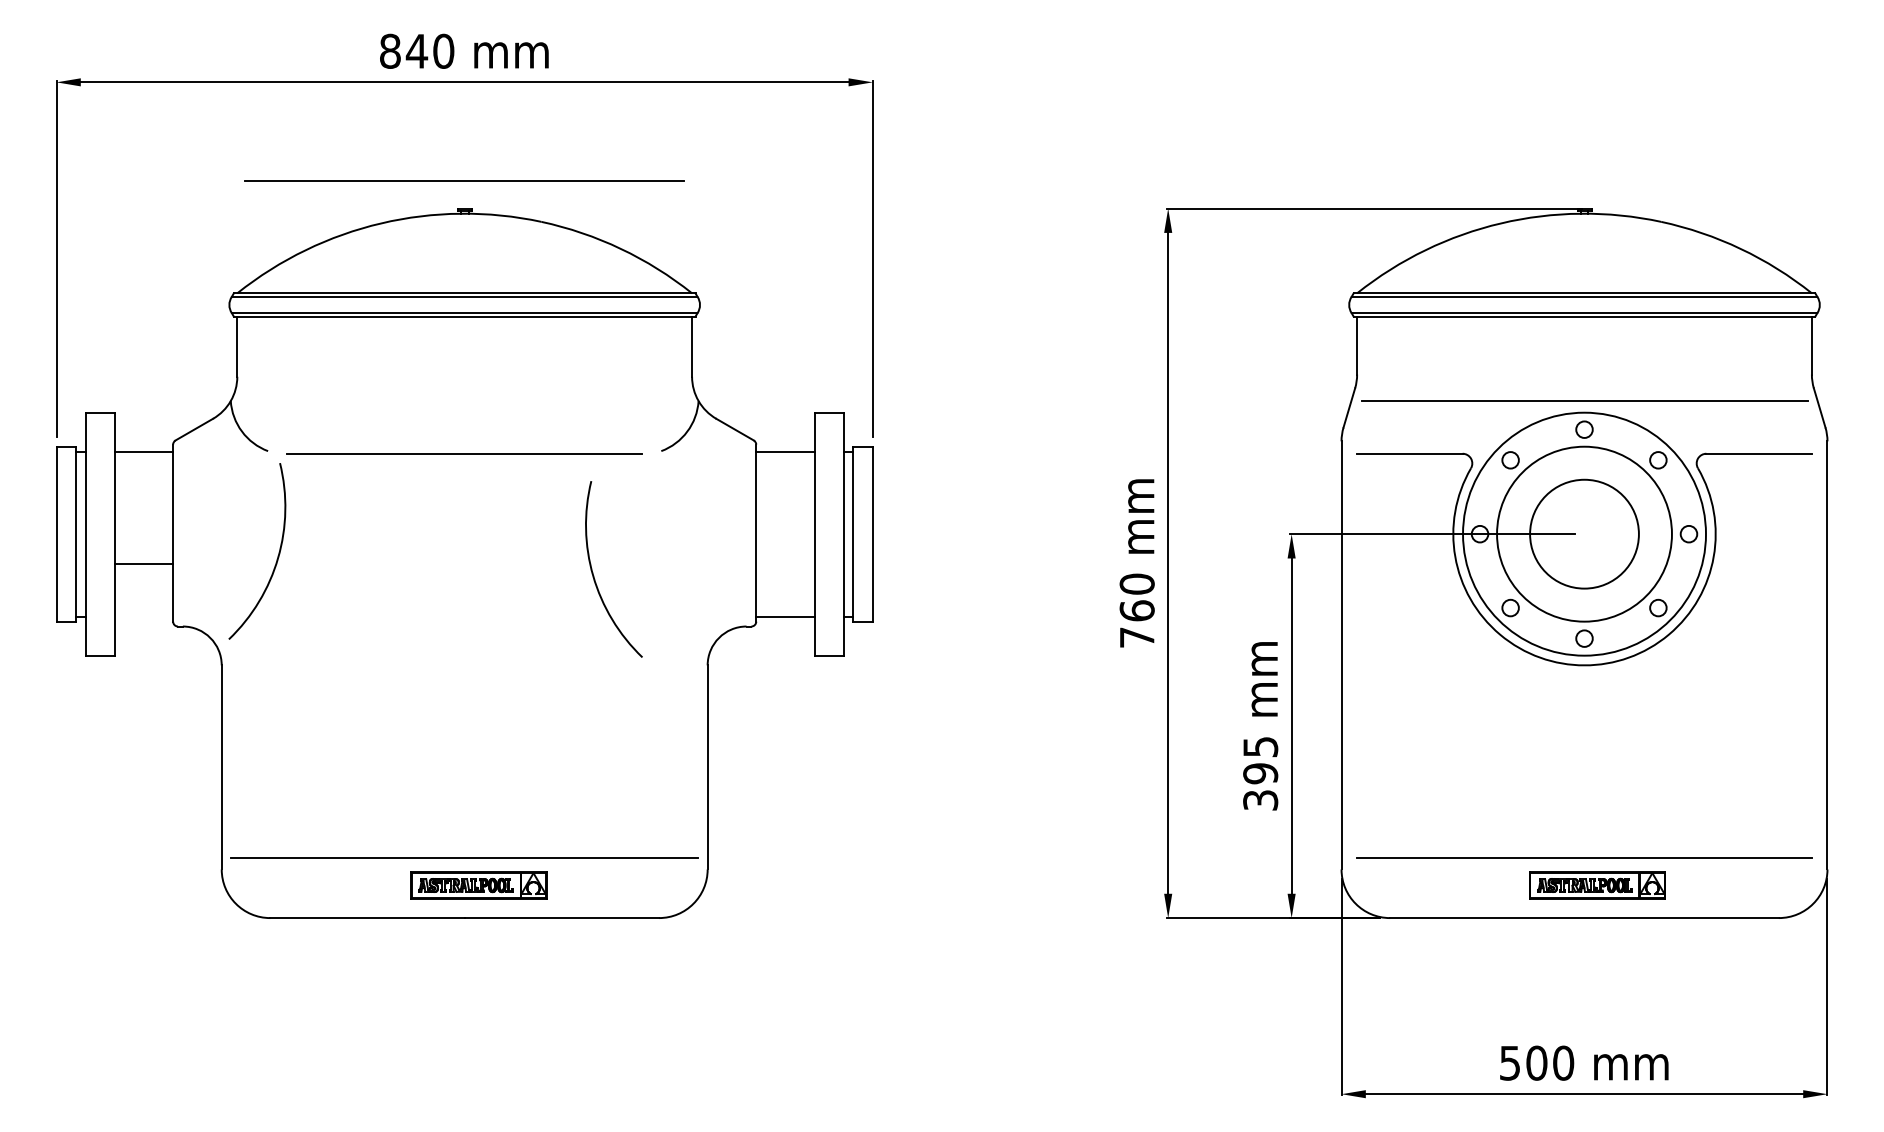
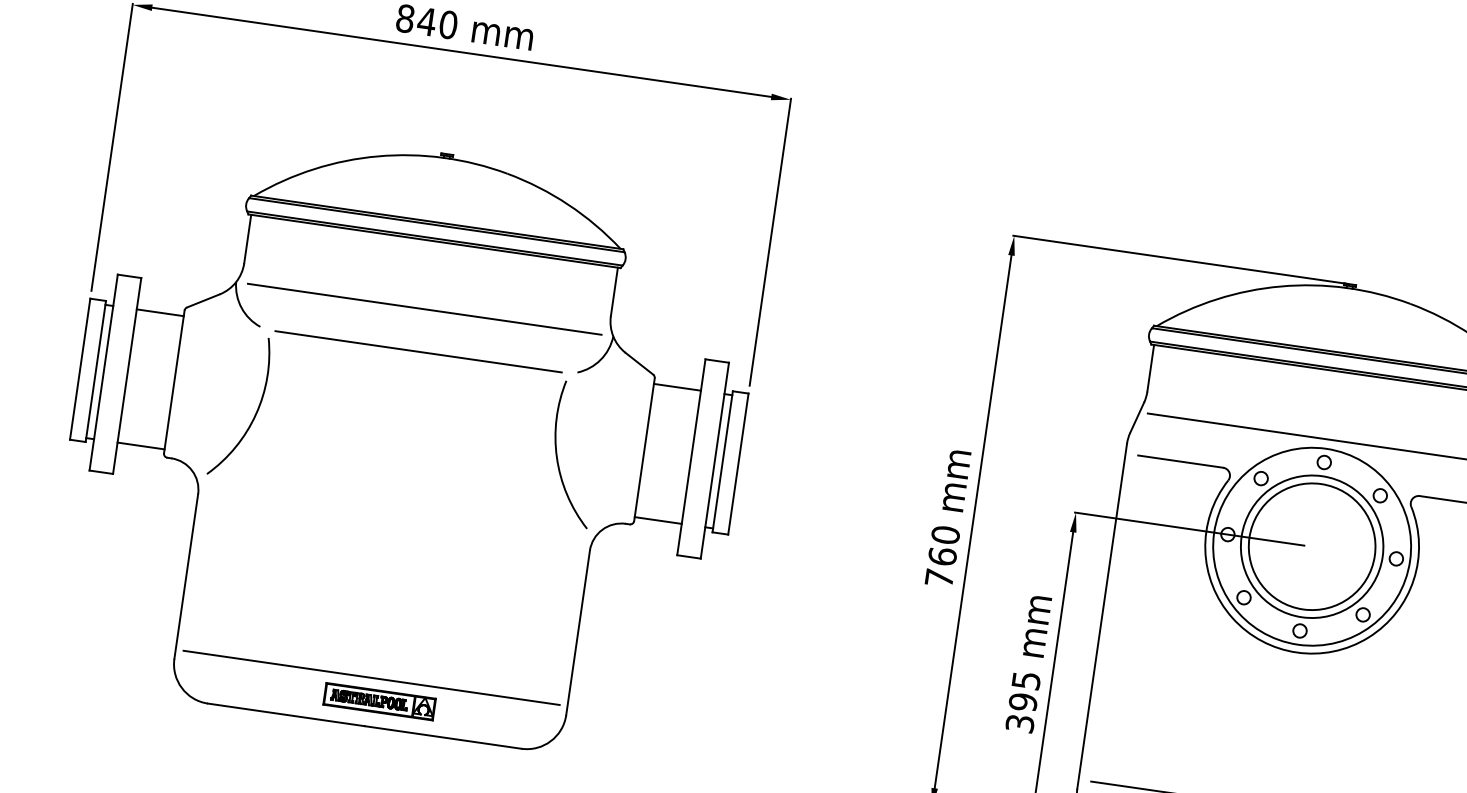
line: (464, 180) -> (424, 308), moved
circle: (1584, 533) -> (1312, 546), size x1.43
line: (143, 563) -> (140, 445), moved
arc: (594, 575) -> (557, 457), moved

